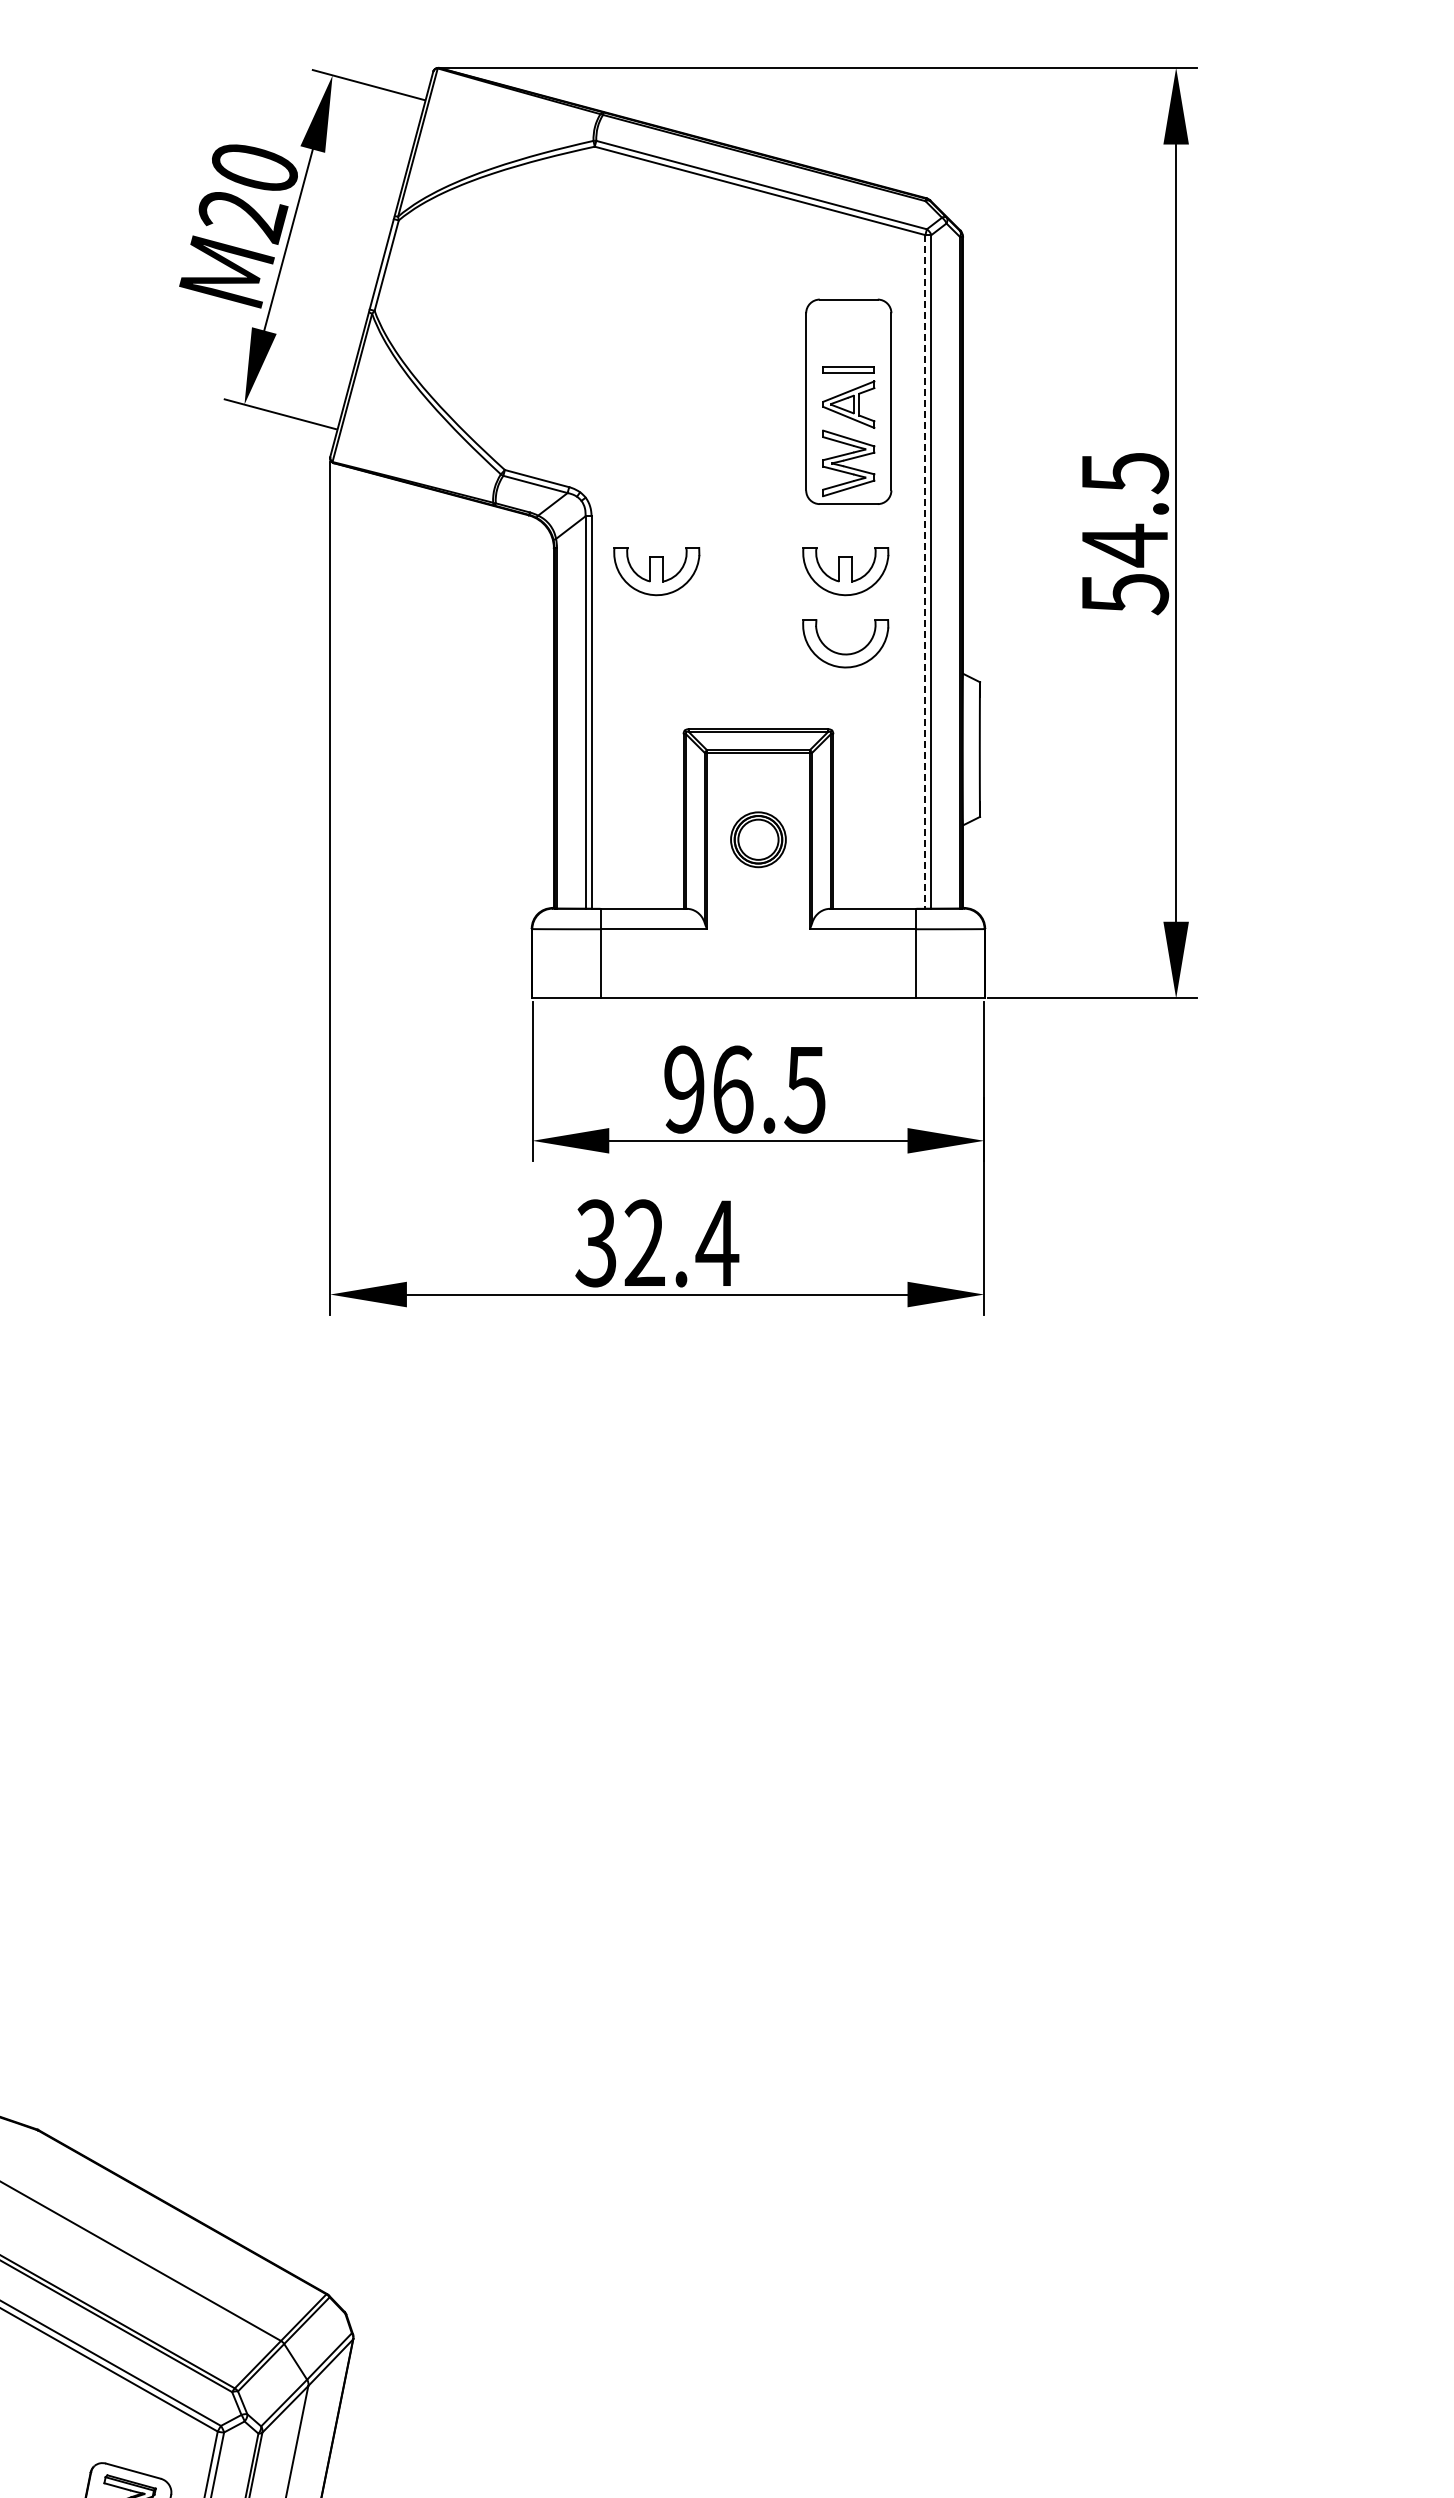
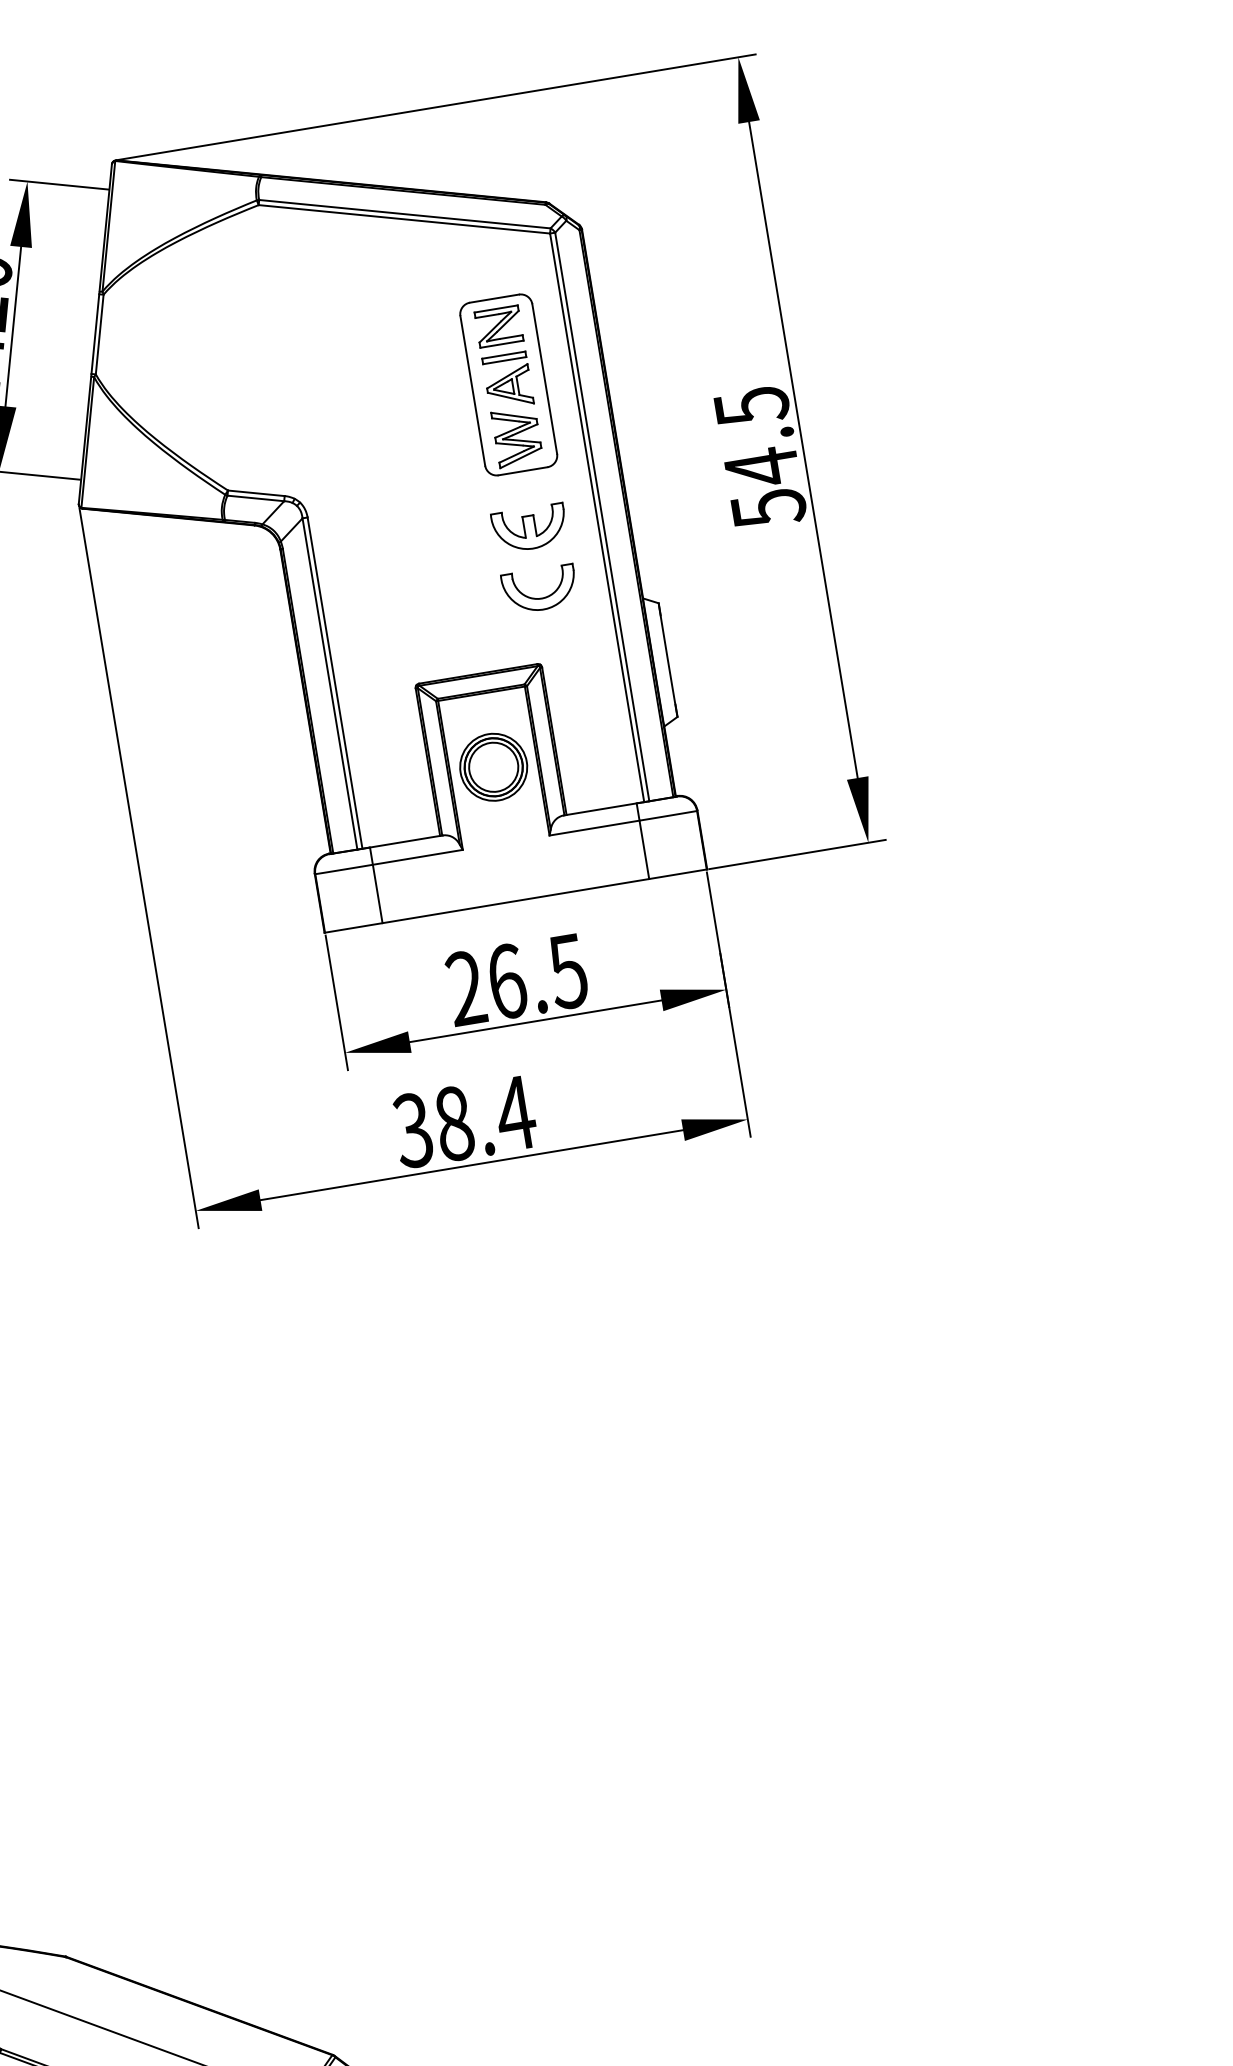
part: (848, 332) -> (498, 326), added
part: (656, 571) -> (370, 555), removed
line: (925, 571) -> (597, 517), dashed -> solid
part: (758, 839) -> (493, 766), size x1.43
text: (684, 1089) -> (466, 988), 96.5 -> 26.5
text: (644, 1243) -> (453, 1123), 32.4 -> 38.4

